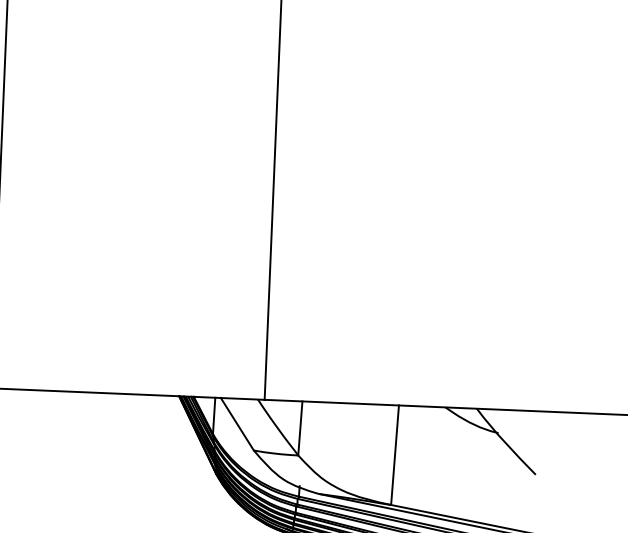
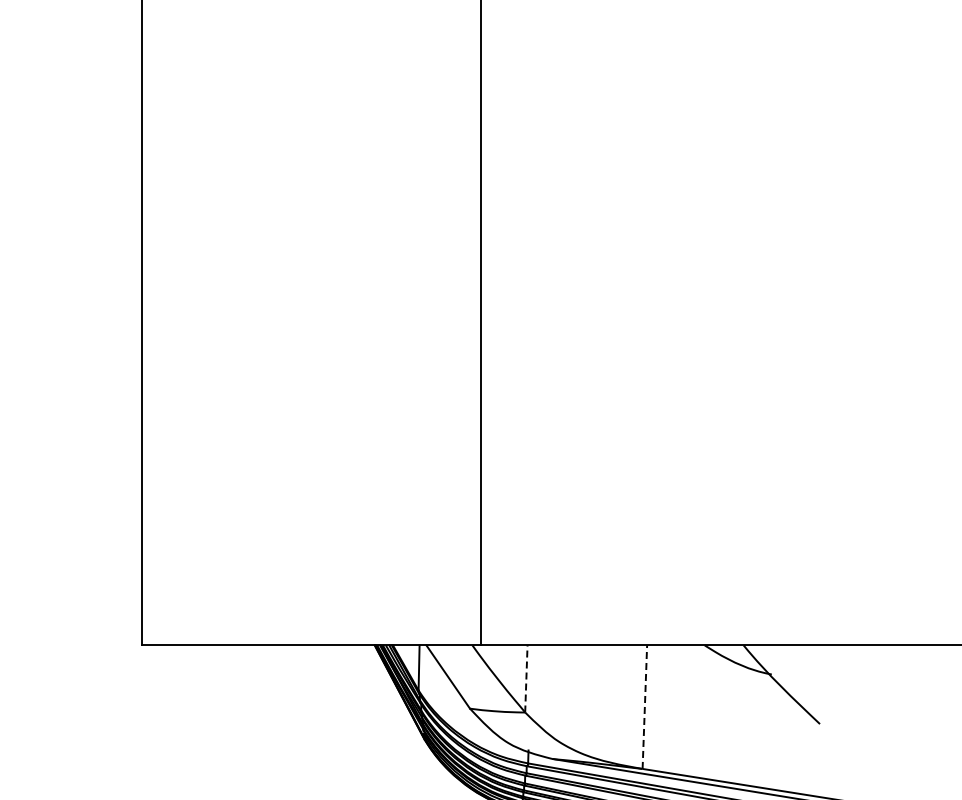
line: (300, 428) -> (526, 678), solid -> dashed
line: (394, 455) -> (644, 707), solid -> dashed

